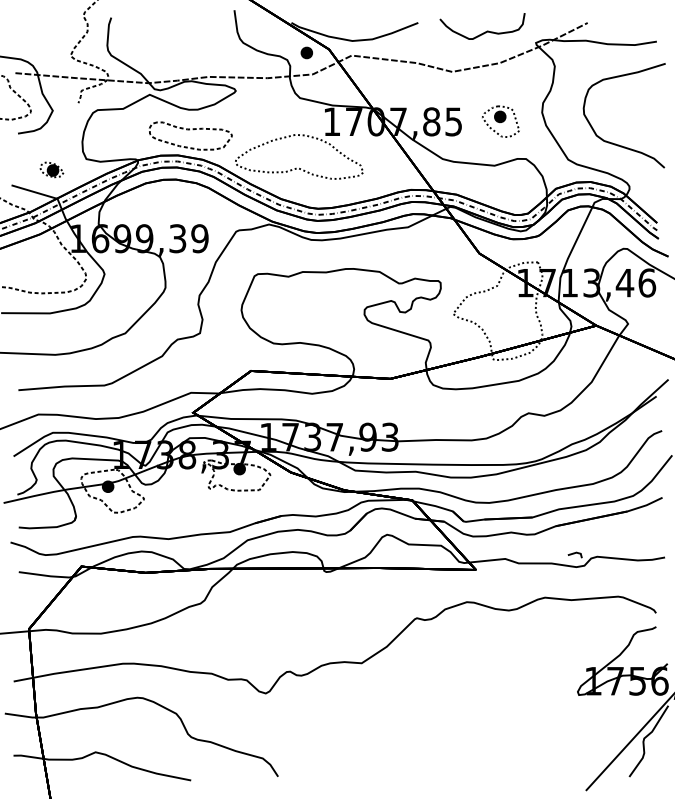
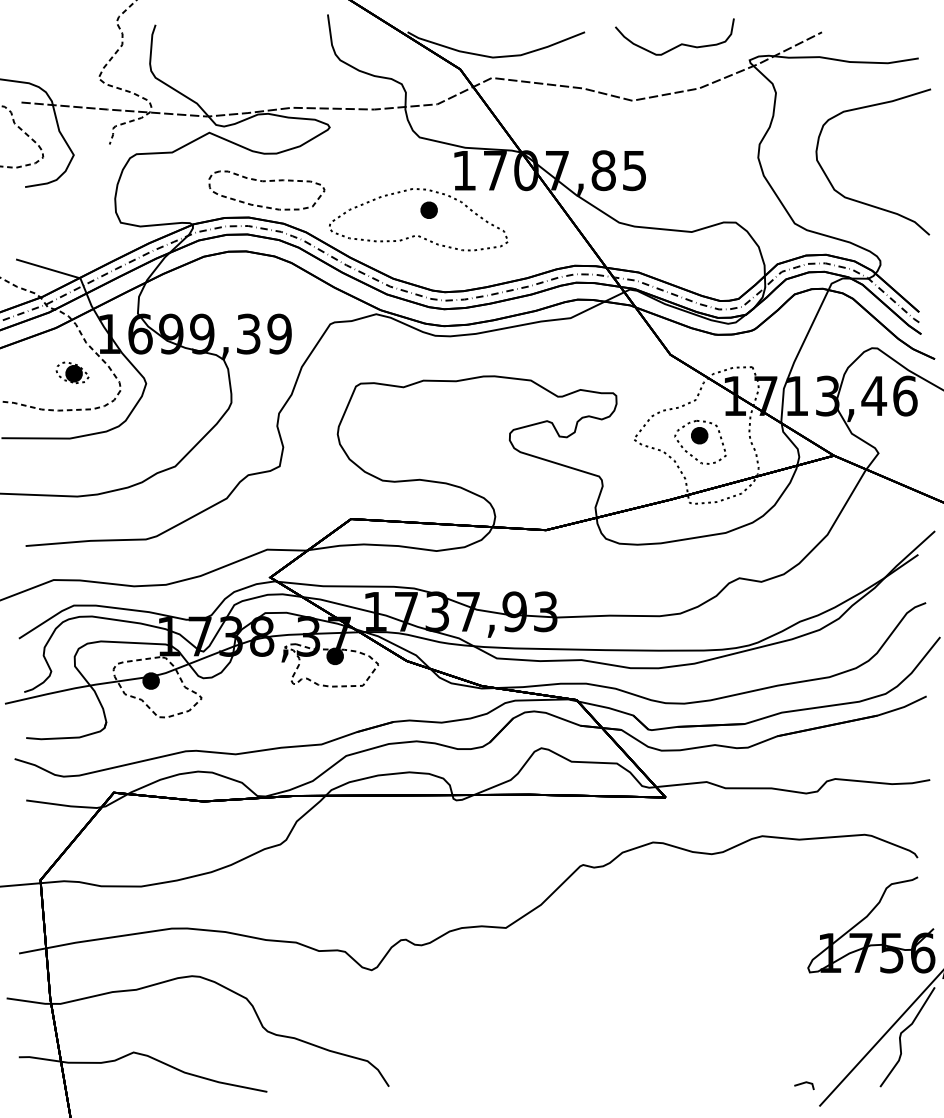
part: (306, 52) -> (428, 209), moved
part: (500, 121) -> (700, 442), moved
part: (51, 169) -> (72, 372), moved
line: (575, 553) -> (804, 1083), moved

